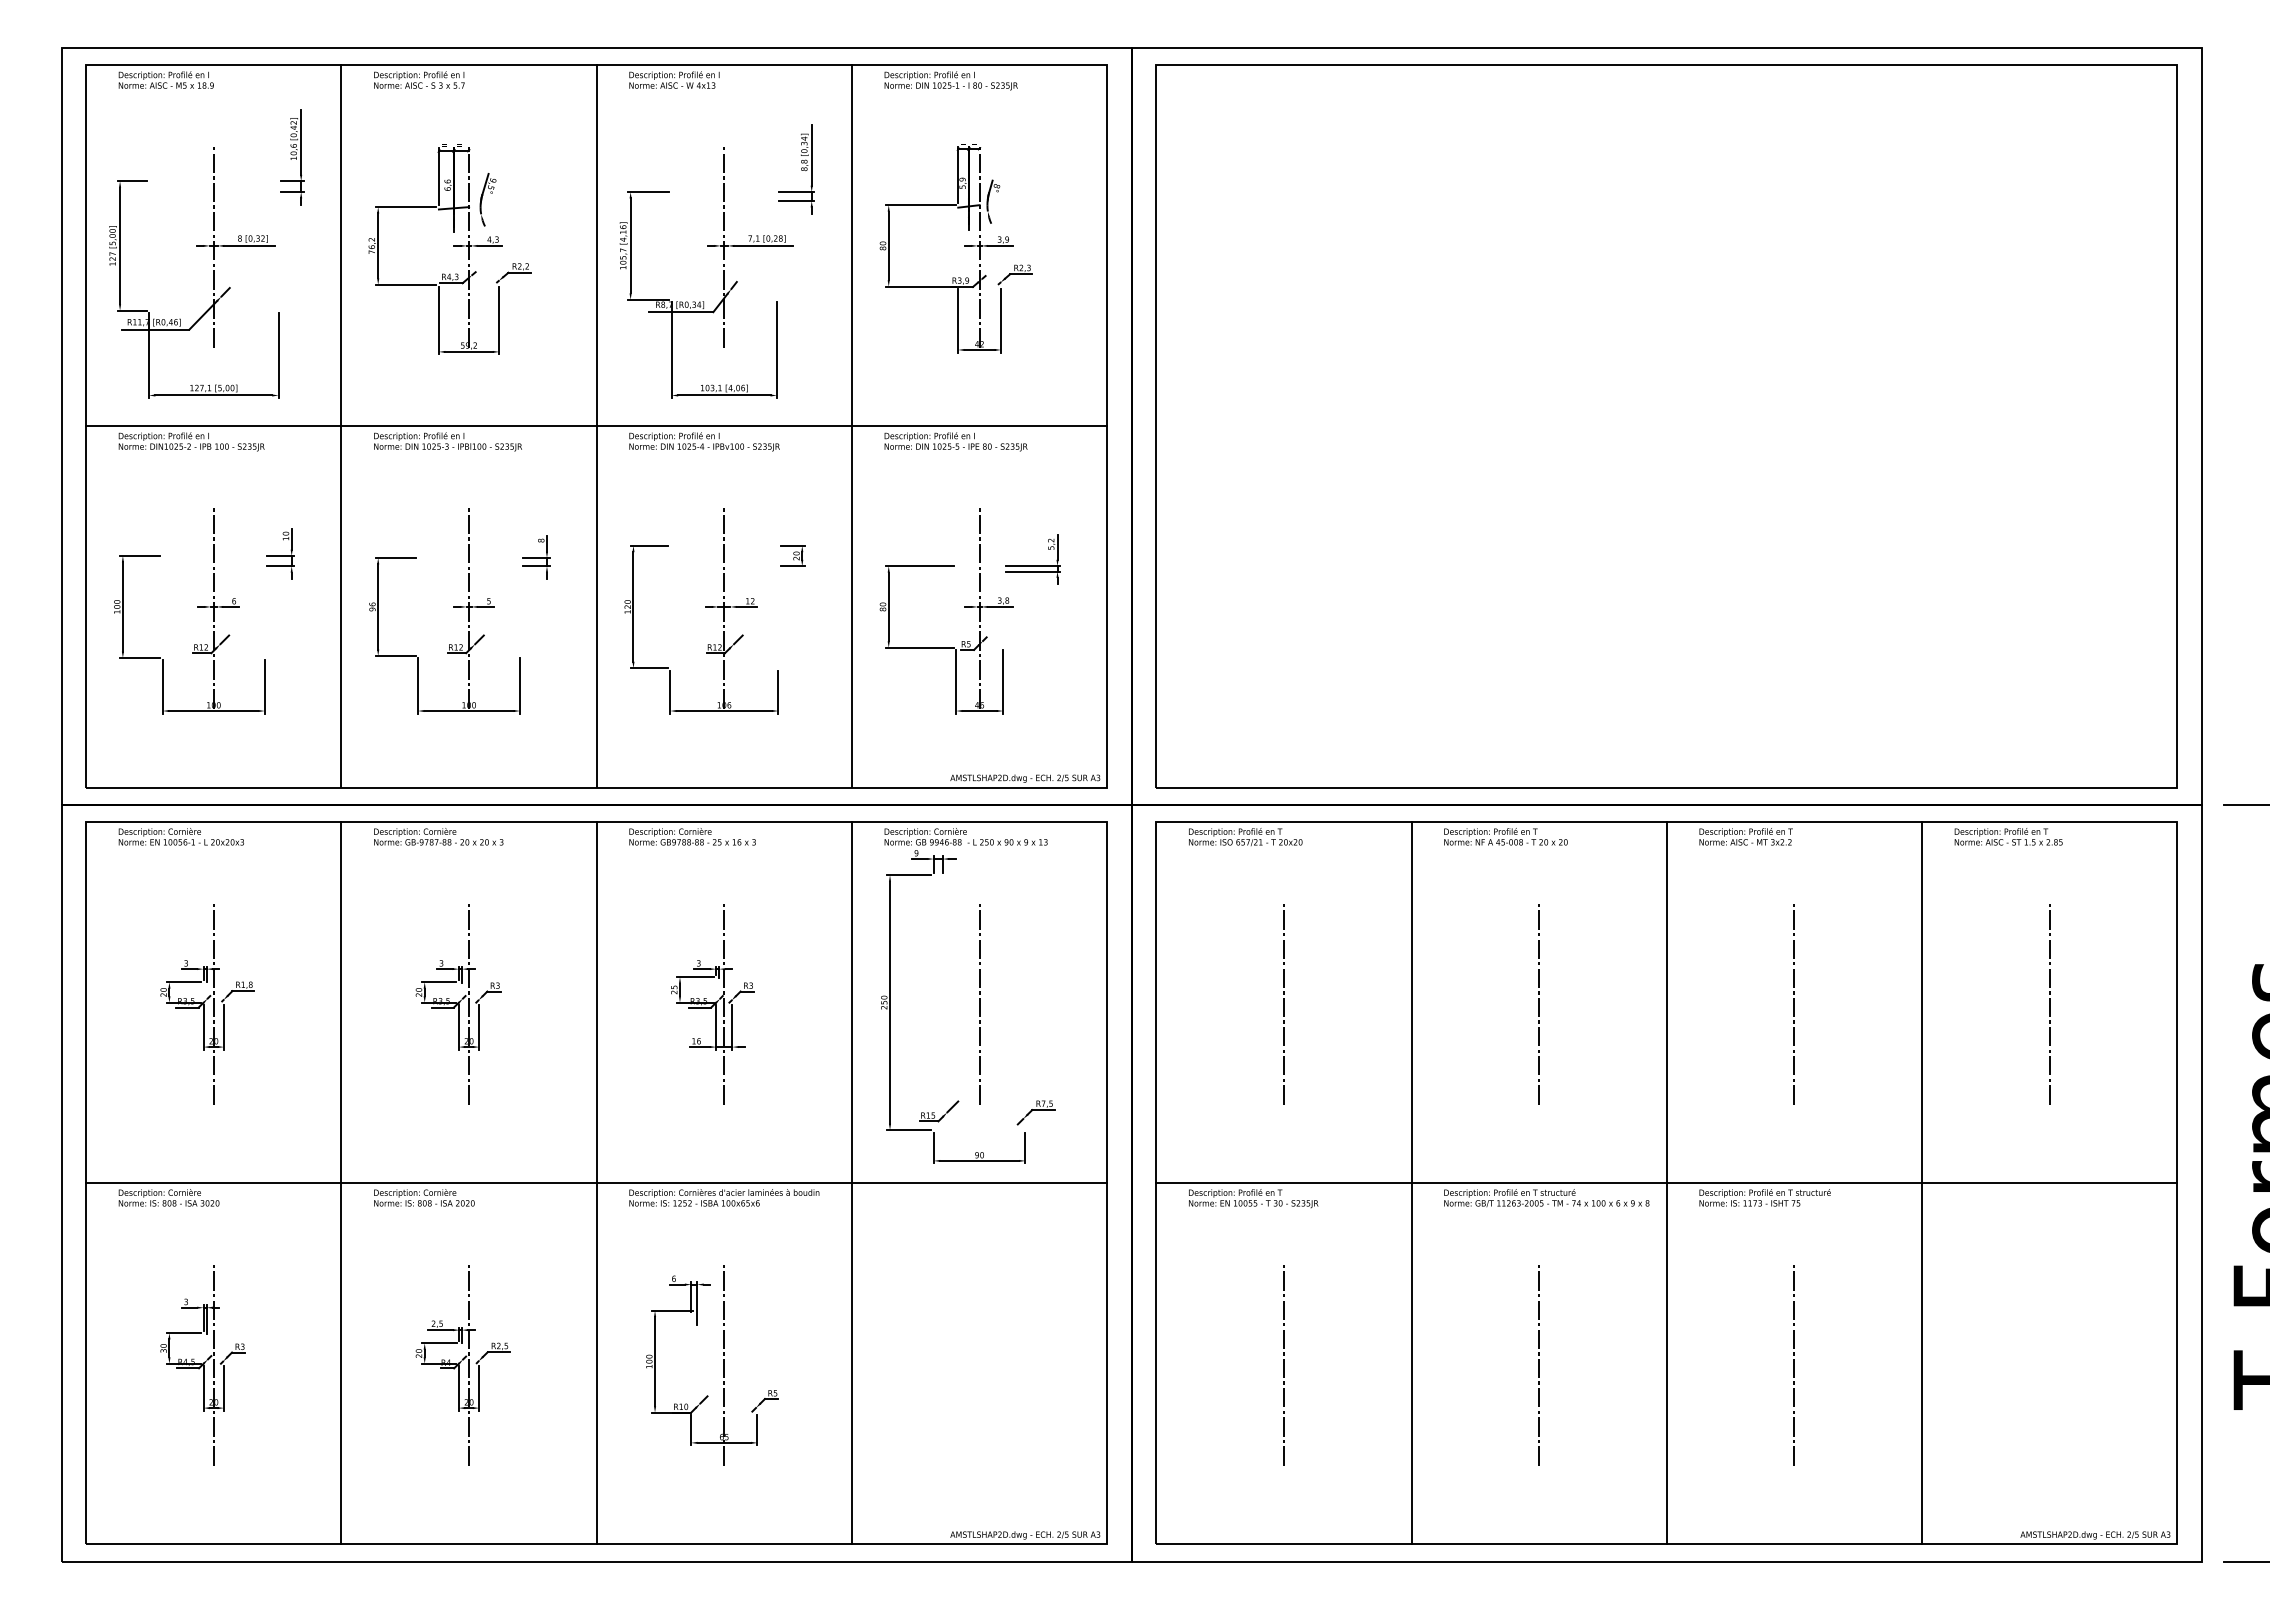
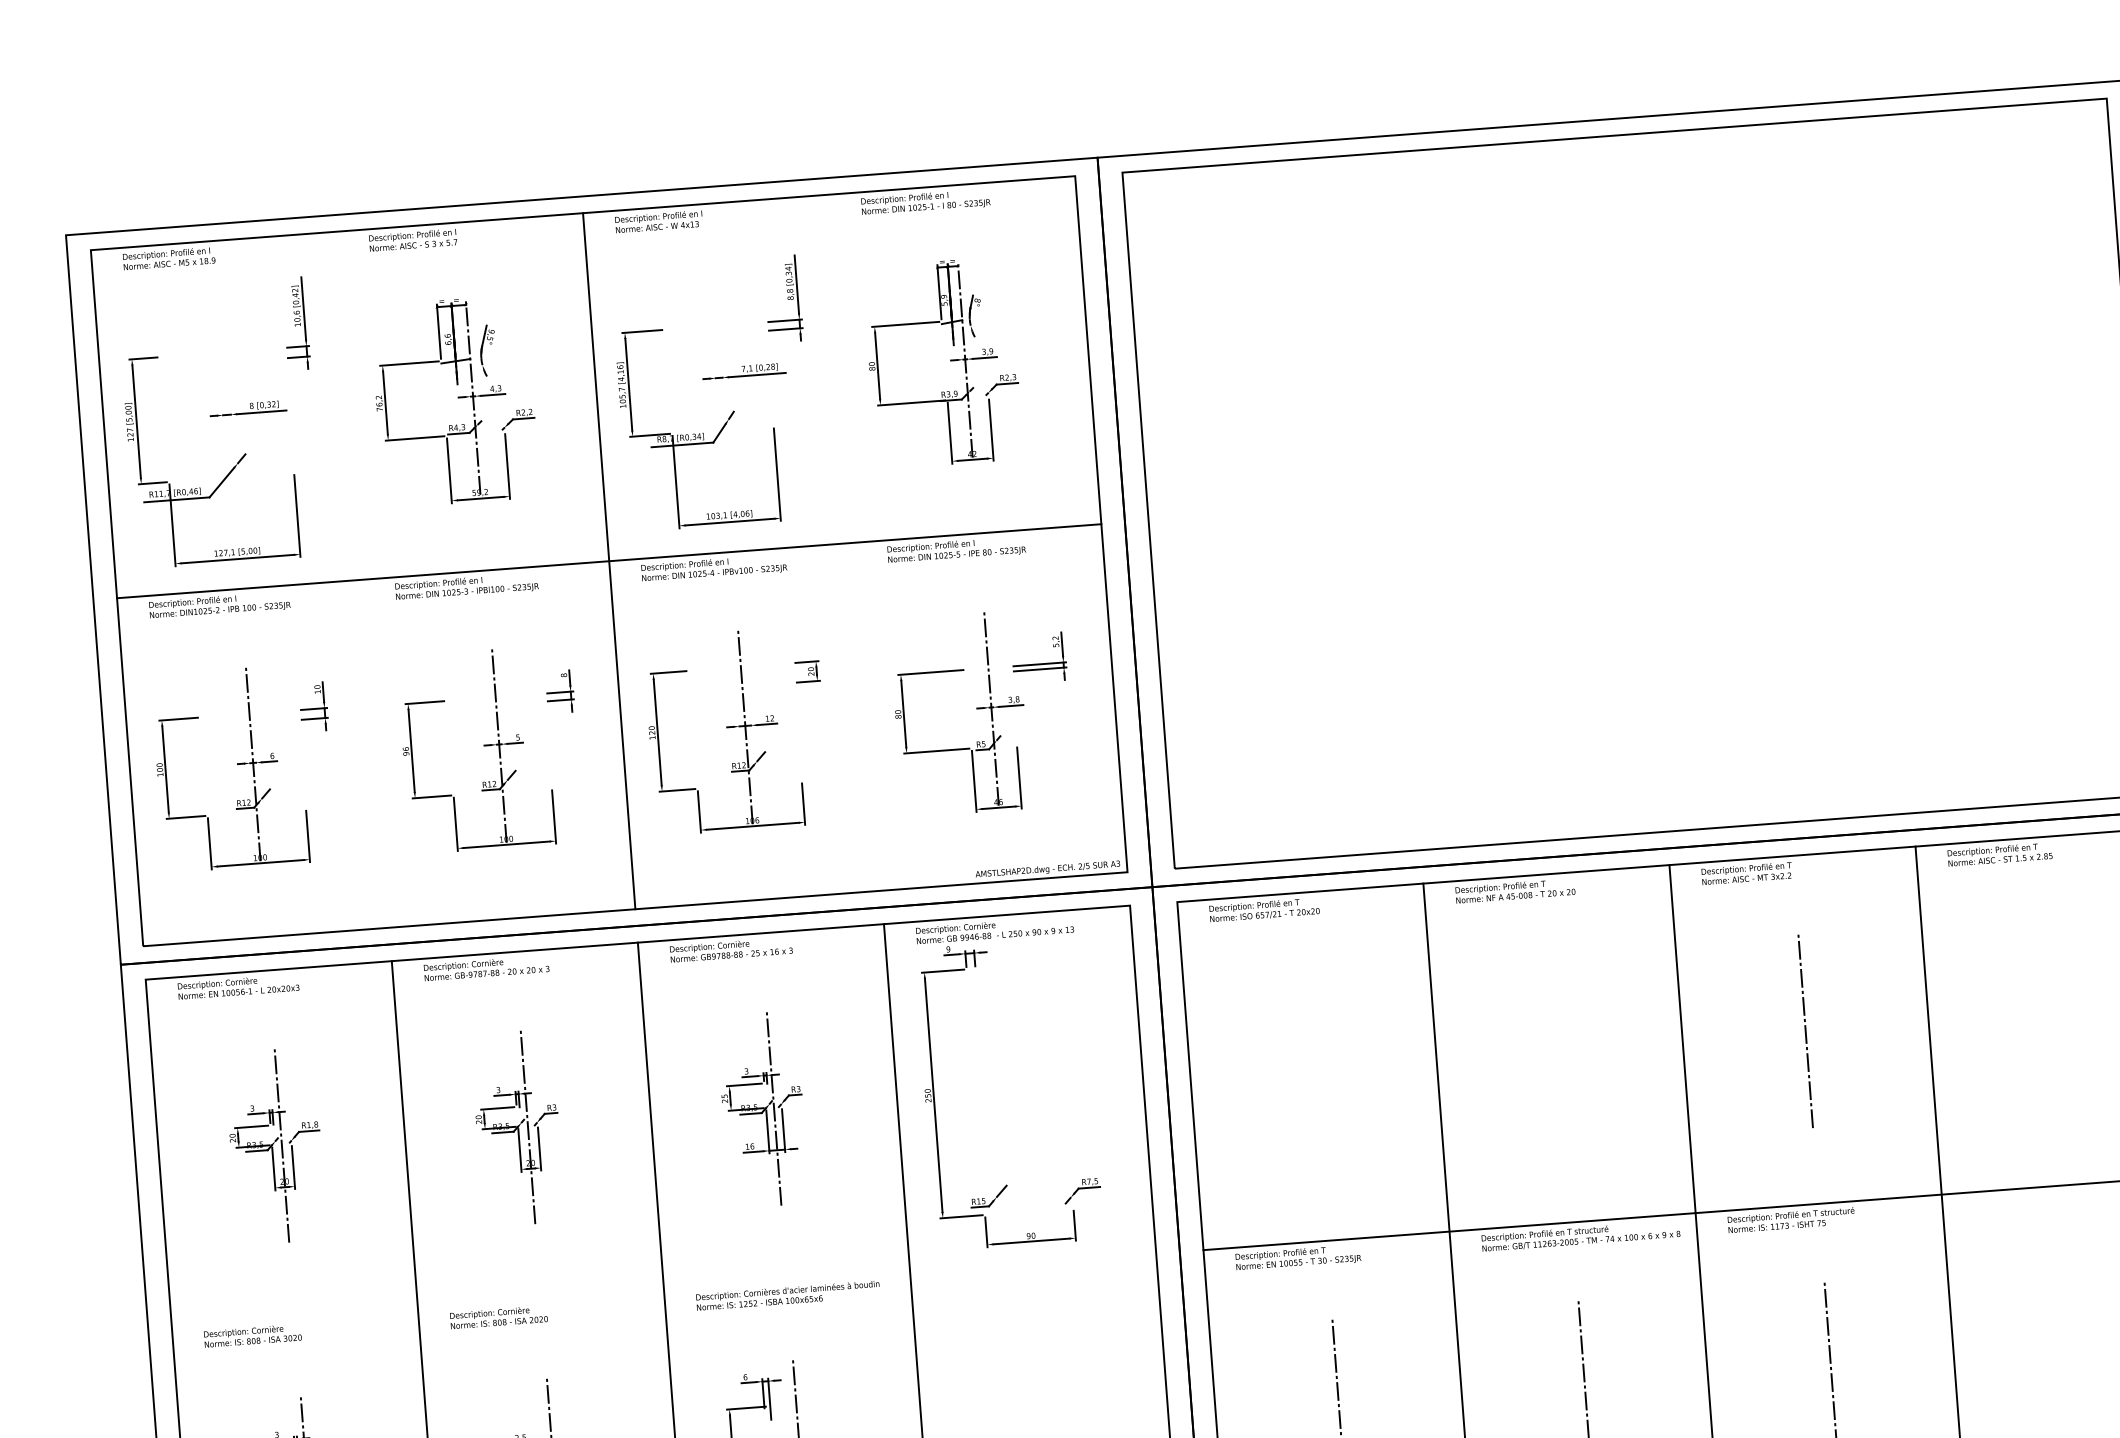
line: (213, 245) -> (226, 414), removed
line: (724, 245) -> (719, 377), removed
line: (341, 426) -> (363, 579), removed
line: (852, 426) -> (855, 542), removed
line: (979, 1002) -> (1019, 1088), removed
line: (1283, 1002) -> (1313, 1066), removed
line: (1539, 1002) -> (1559, 1048), removed
line: (2049, 1002) -> (2051, 1011), removed
line: (596, 1183) -> (663, 1291), removed

